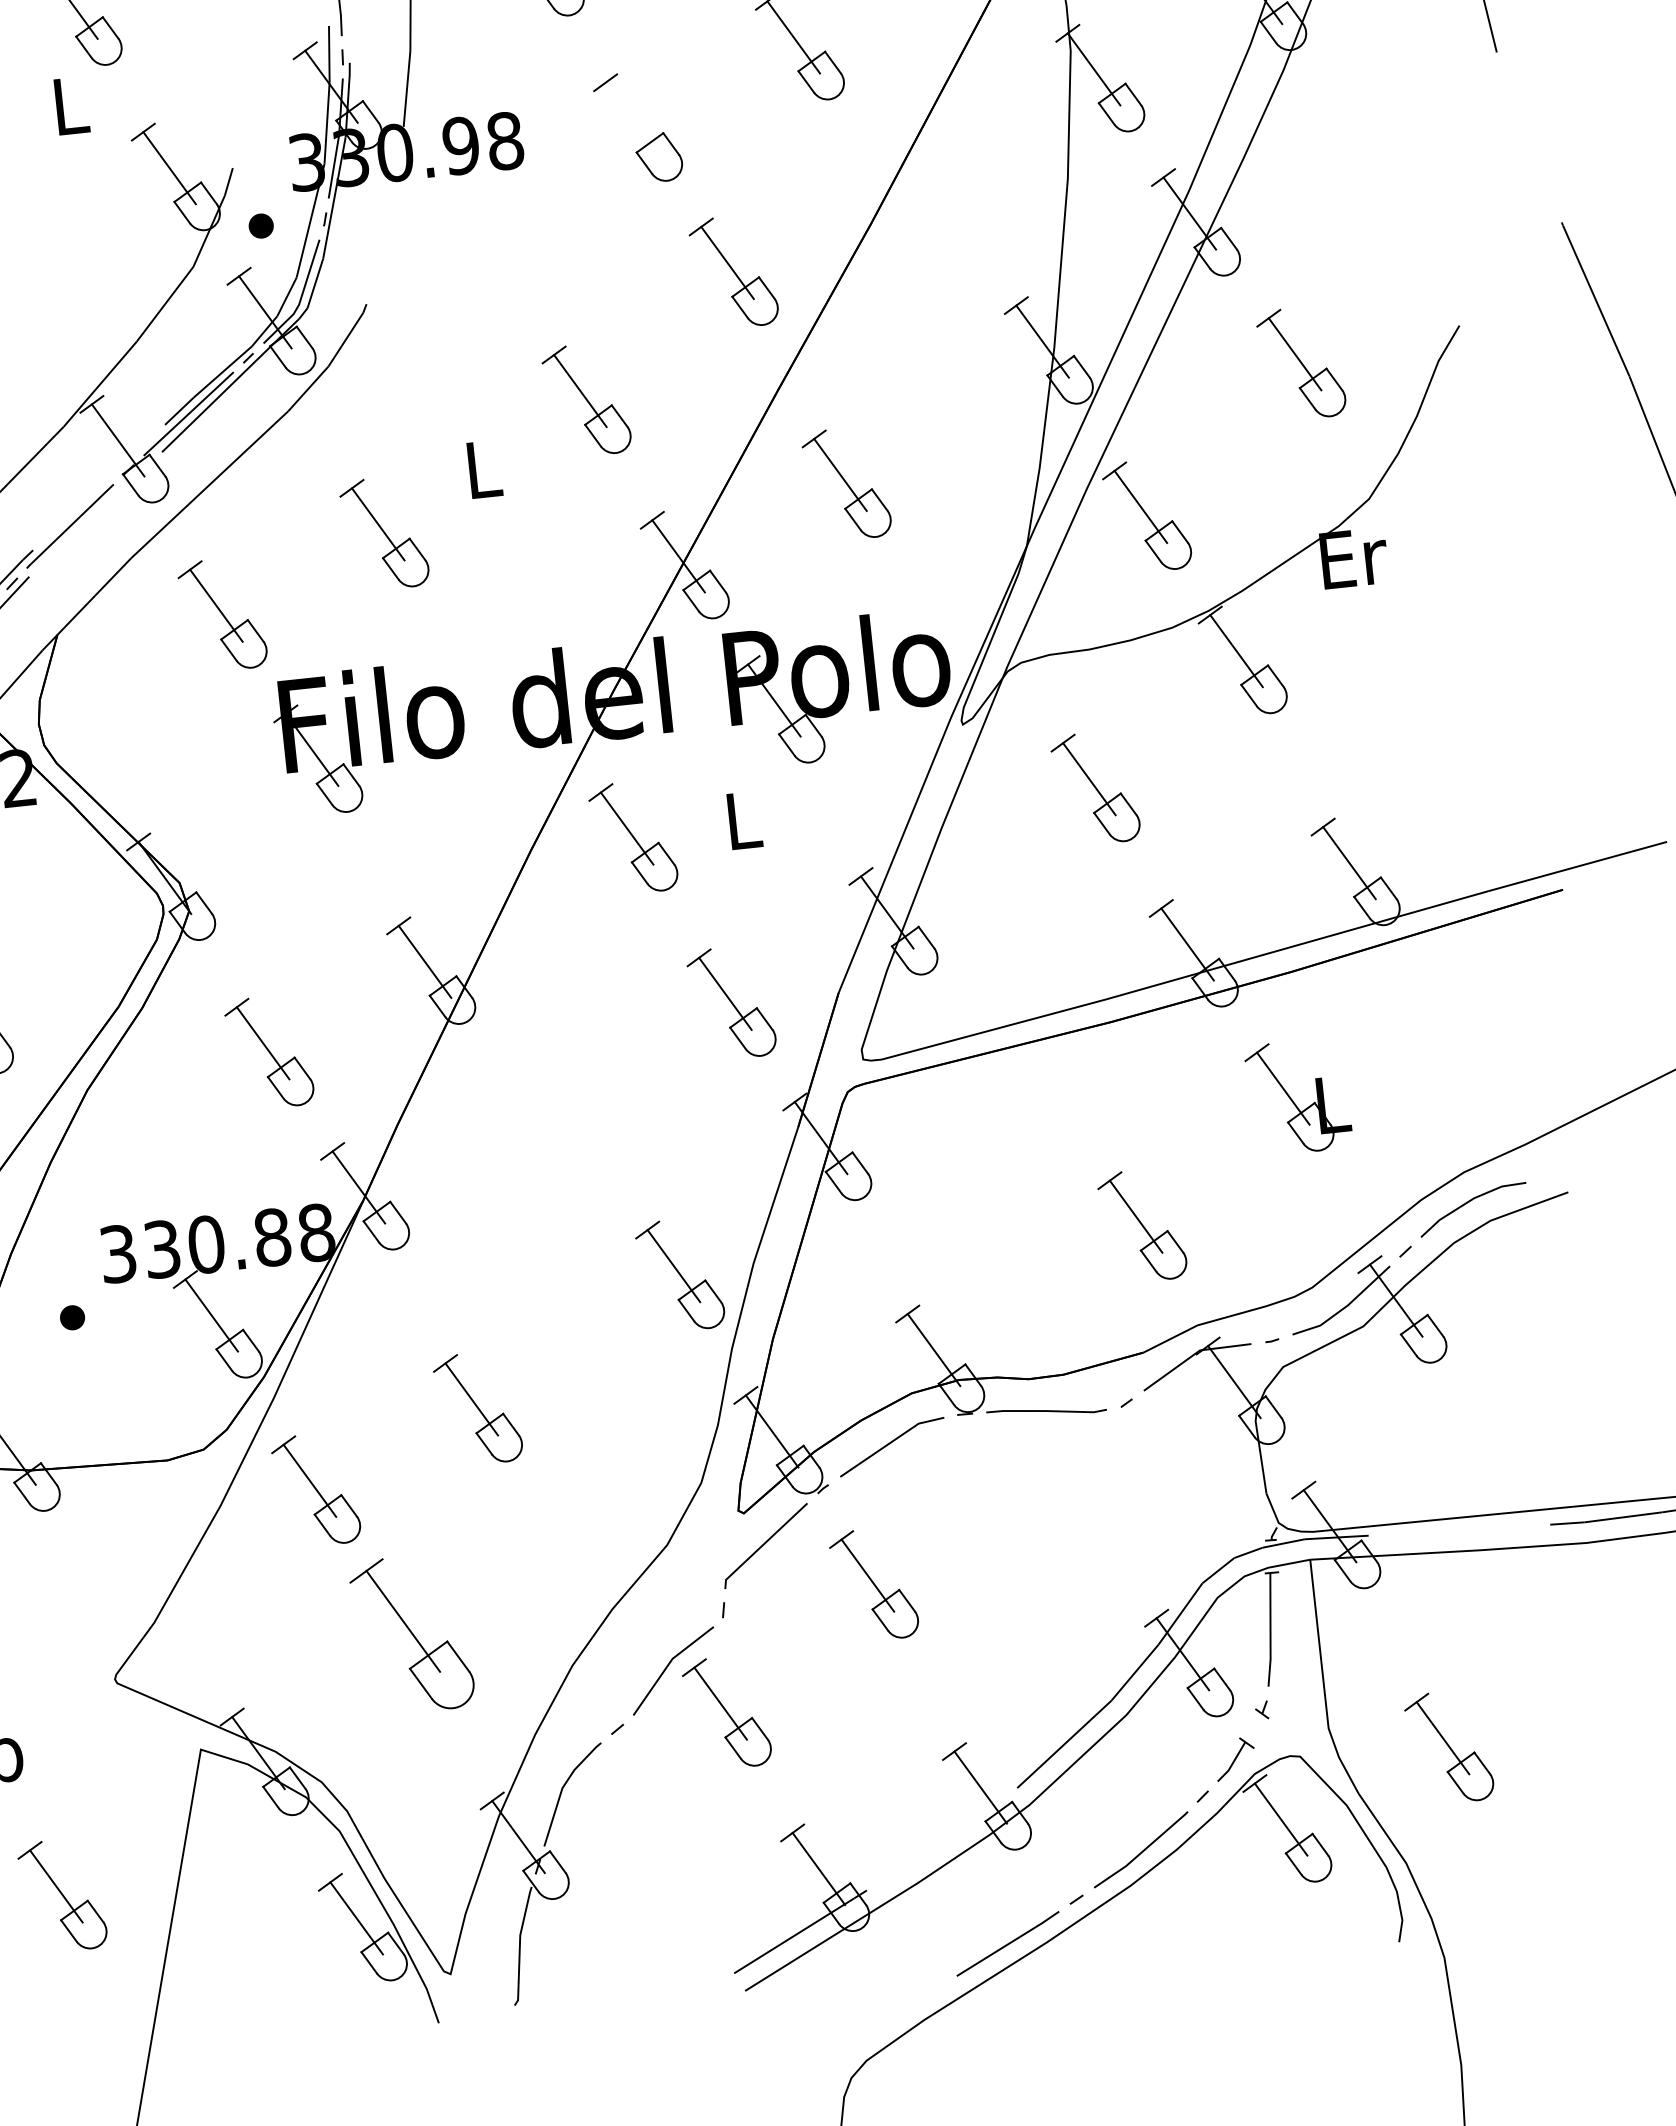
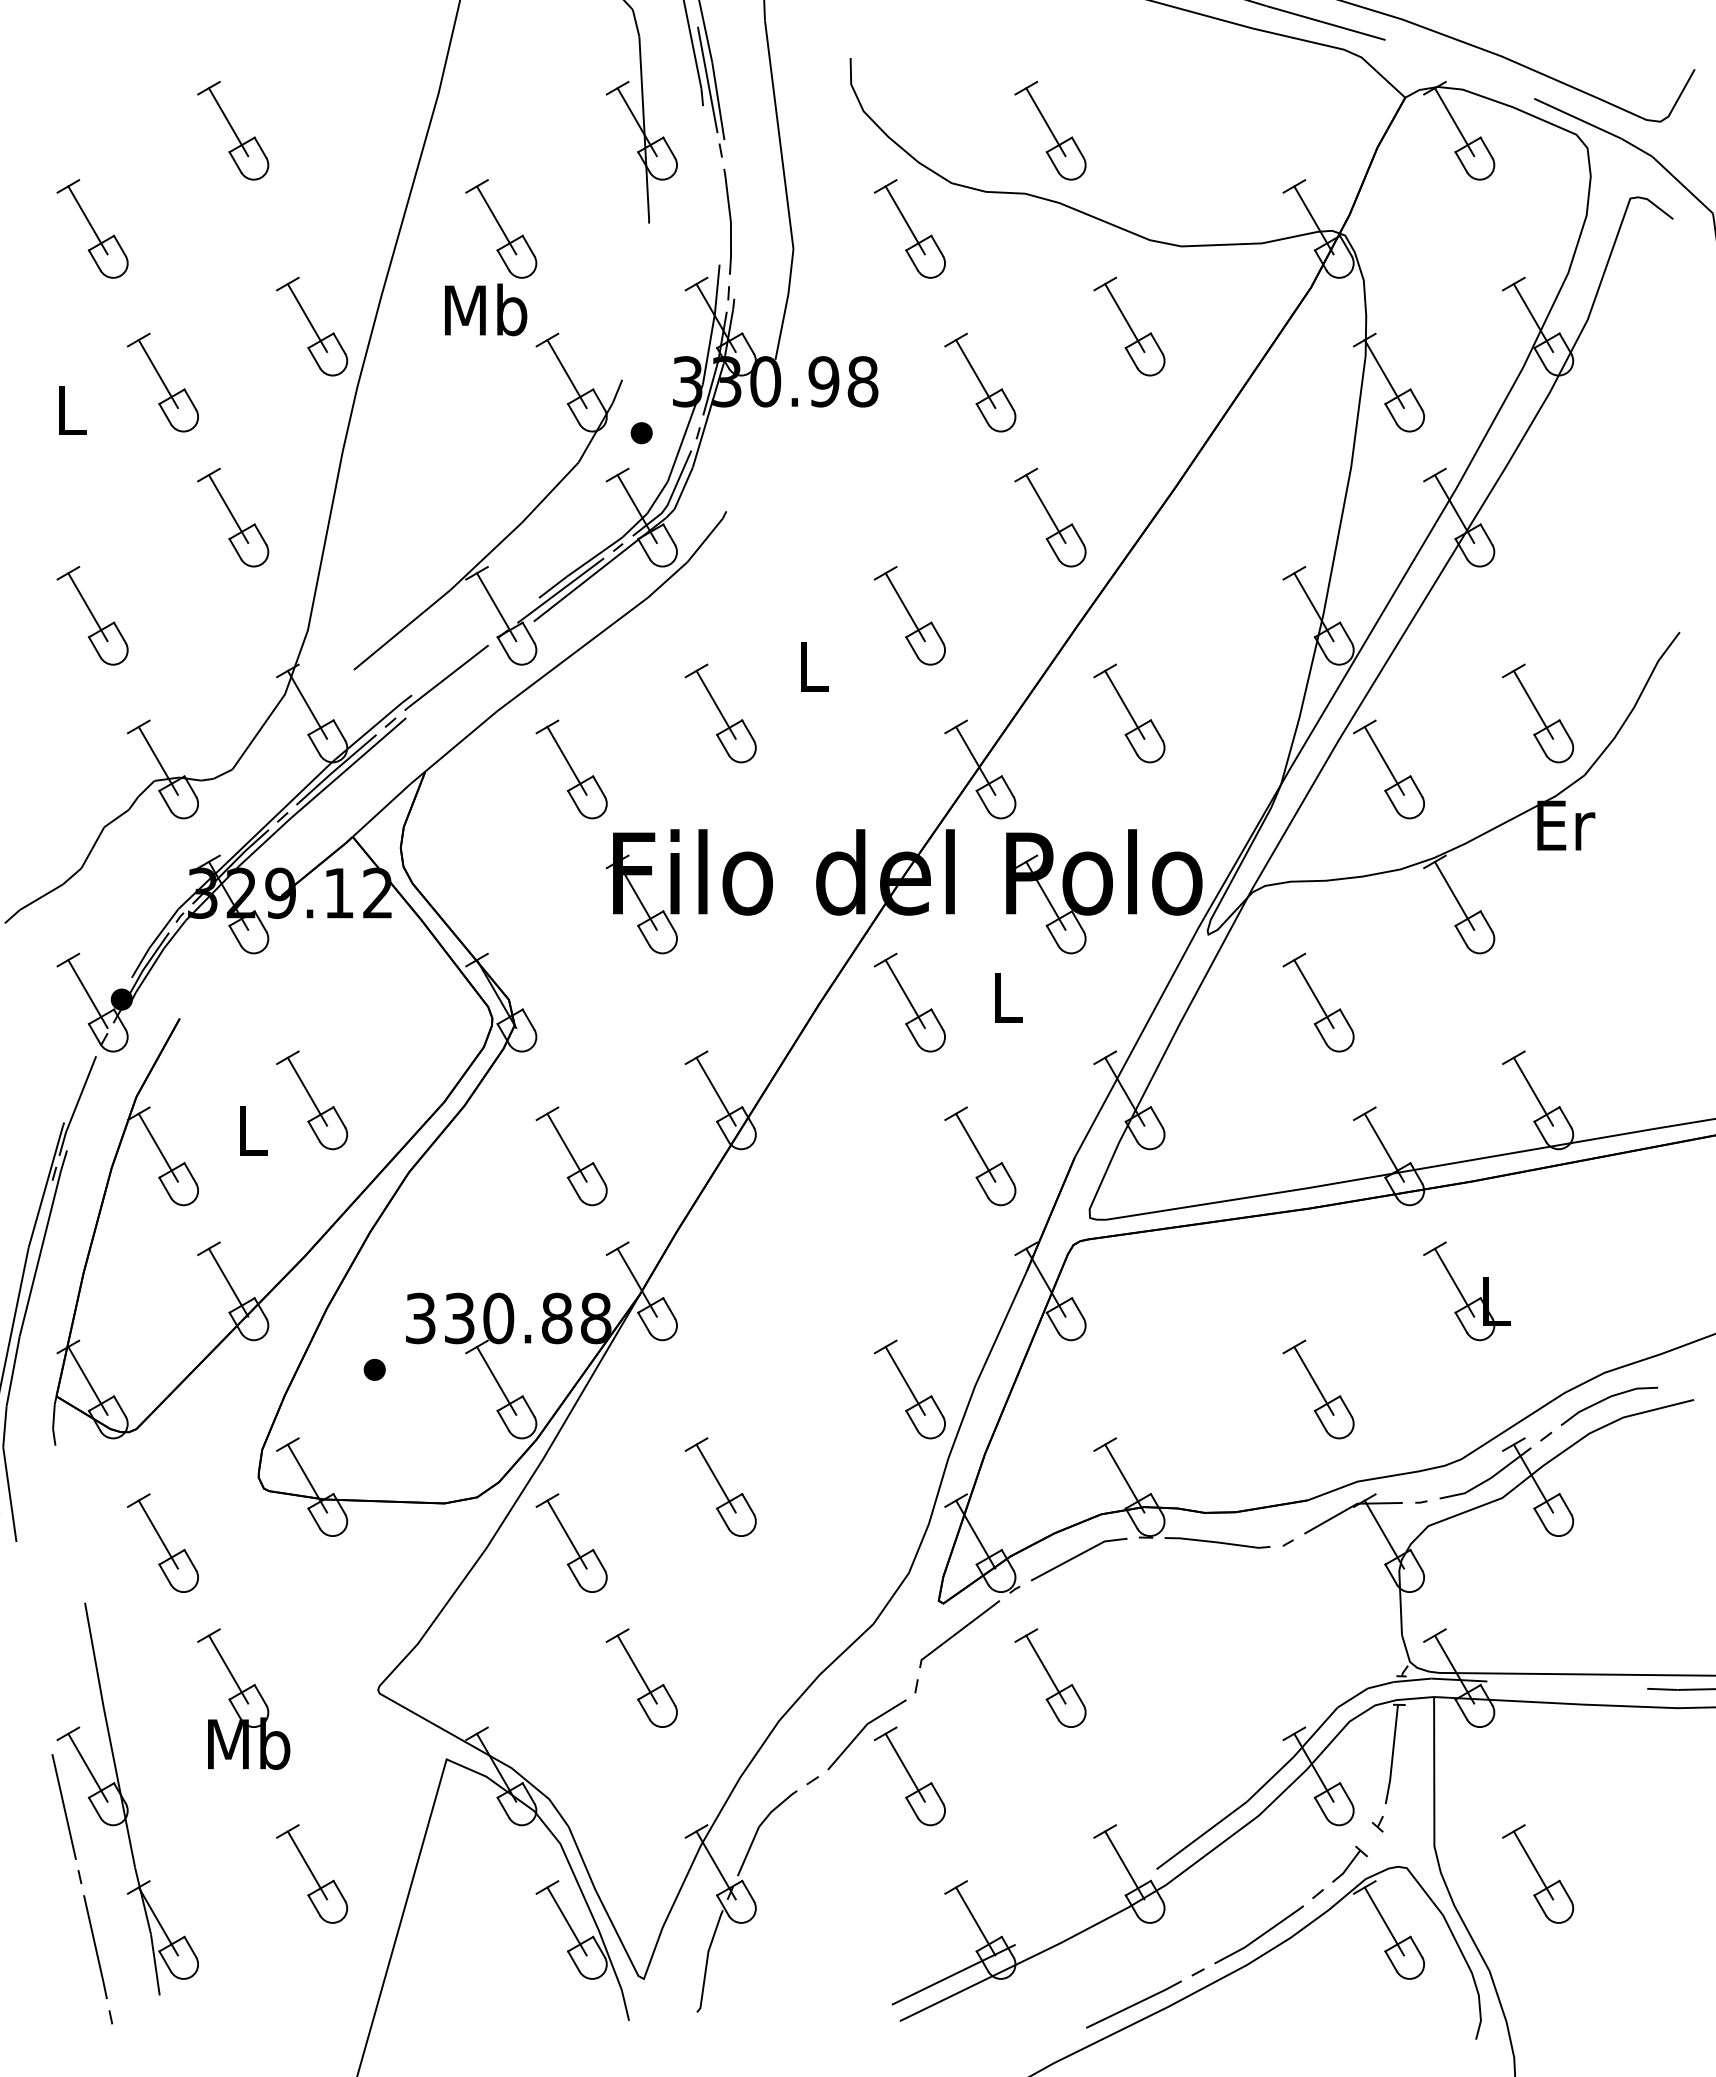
text: (70, 104) -> (486, 309), L -> Mb
line: (631, 119) -> (975, 374), added
part: (1301, 363) -> (1538, 713), moved
part: (411, 1633) -> (641, 1677), size x0.71

